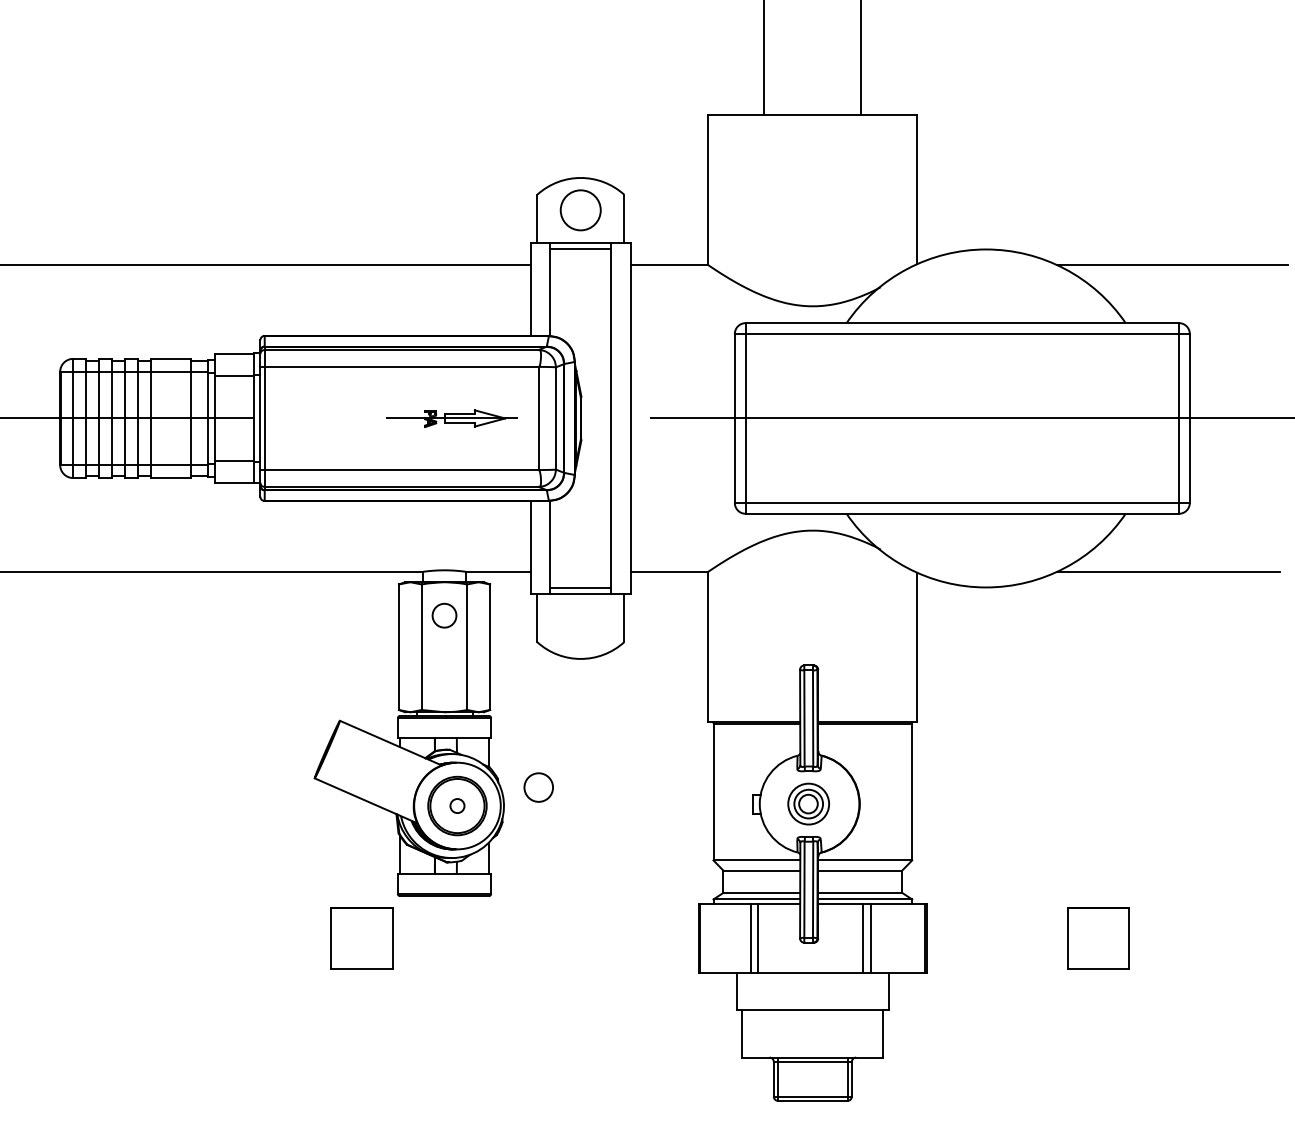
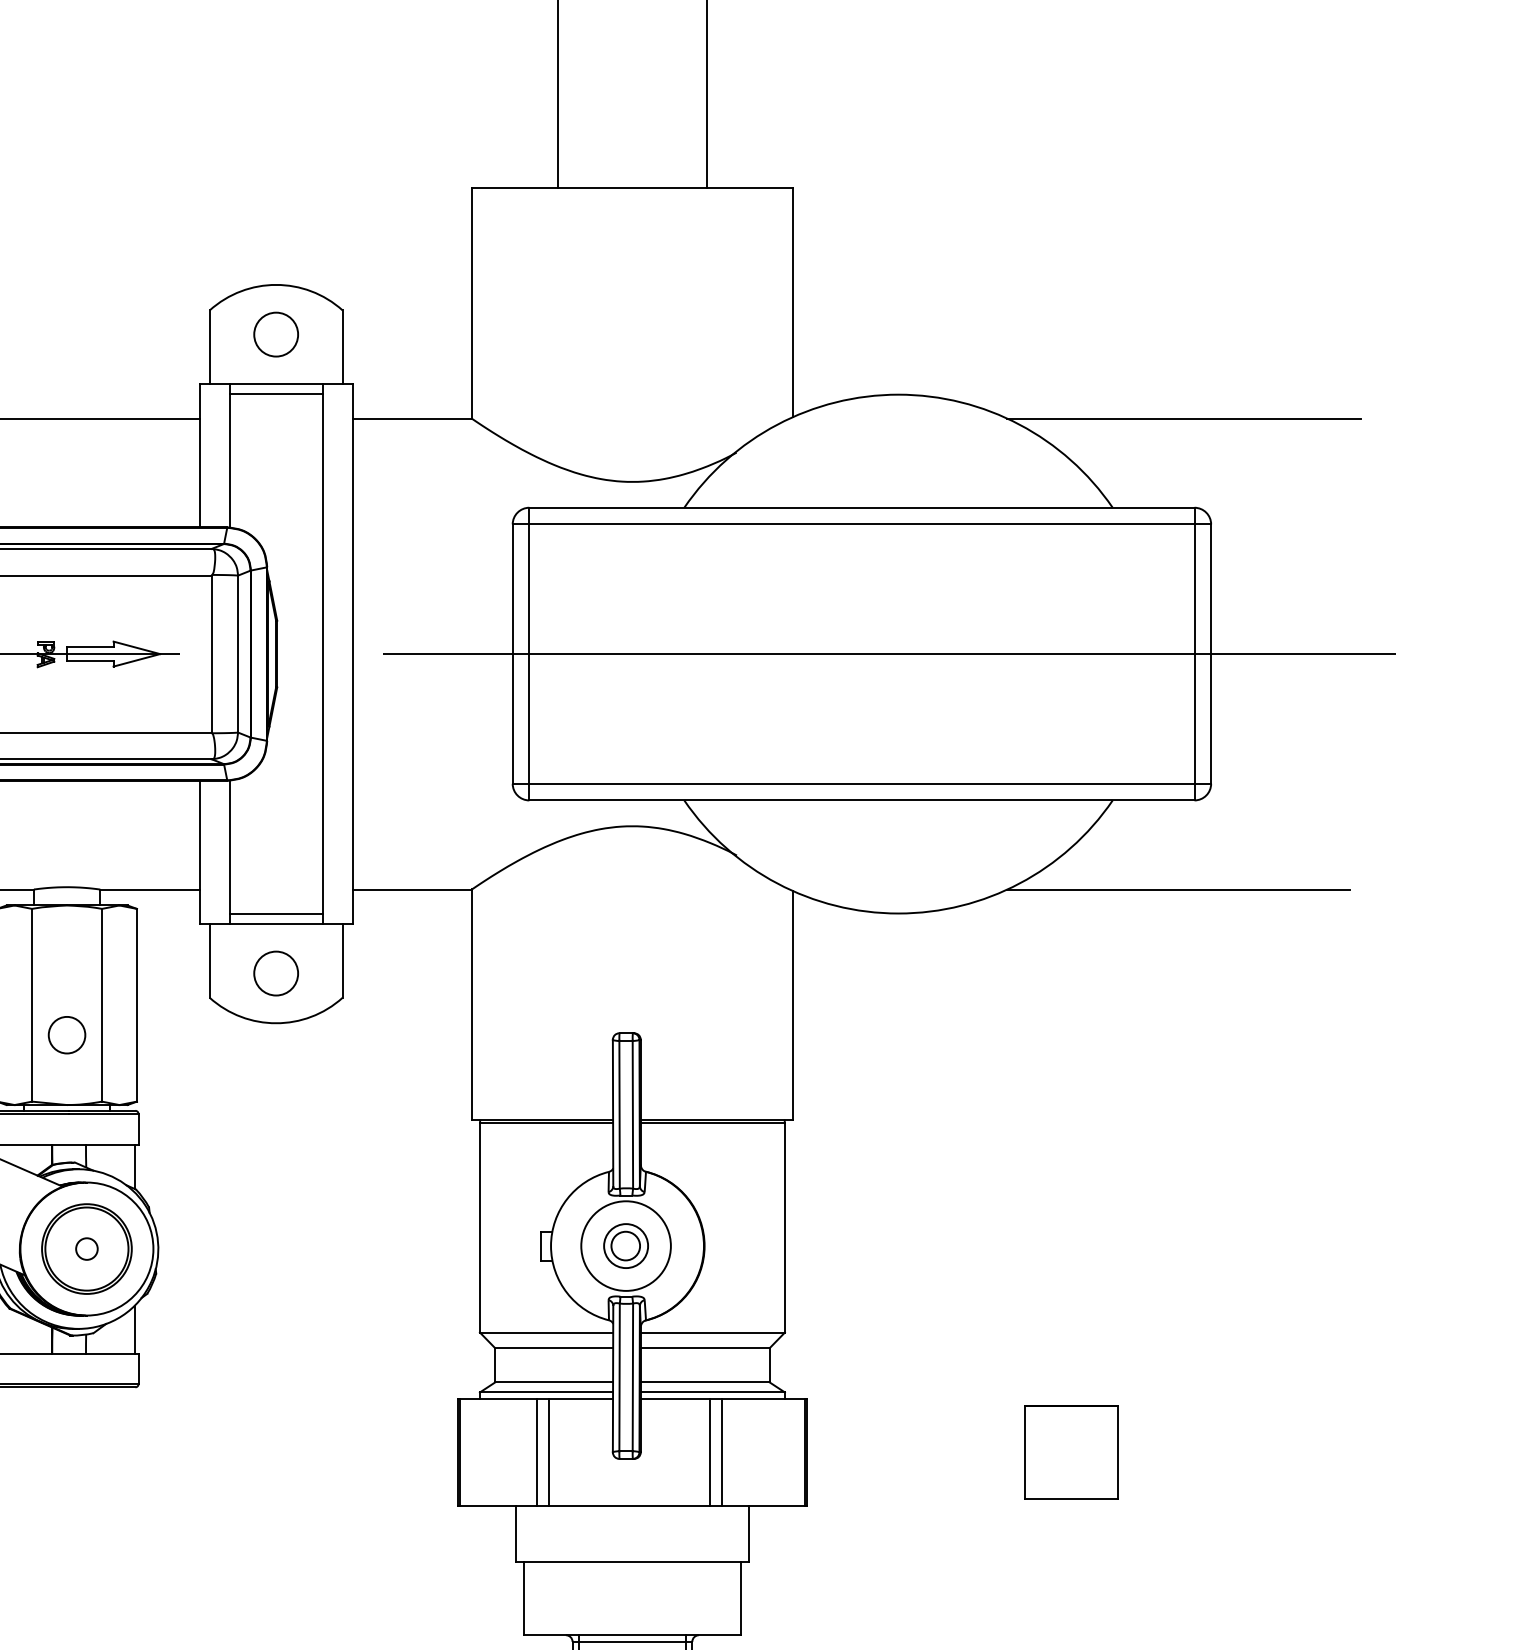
circle: (580, 210) -> (275, 334), size x0.71
circle: (444, 615) -> (67, 1034), moved
circle: (538, 787) -> (275, 973), moved
circle: (808, 803) -> (625, 1245), size x1.43

